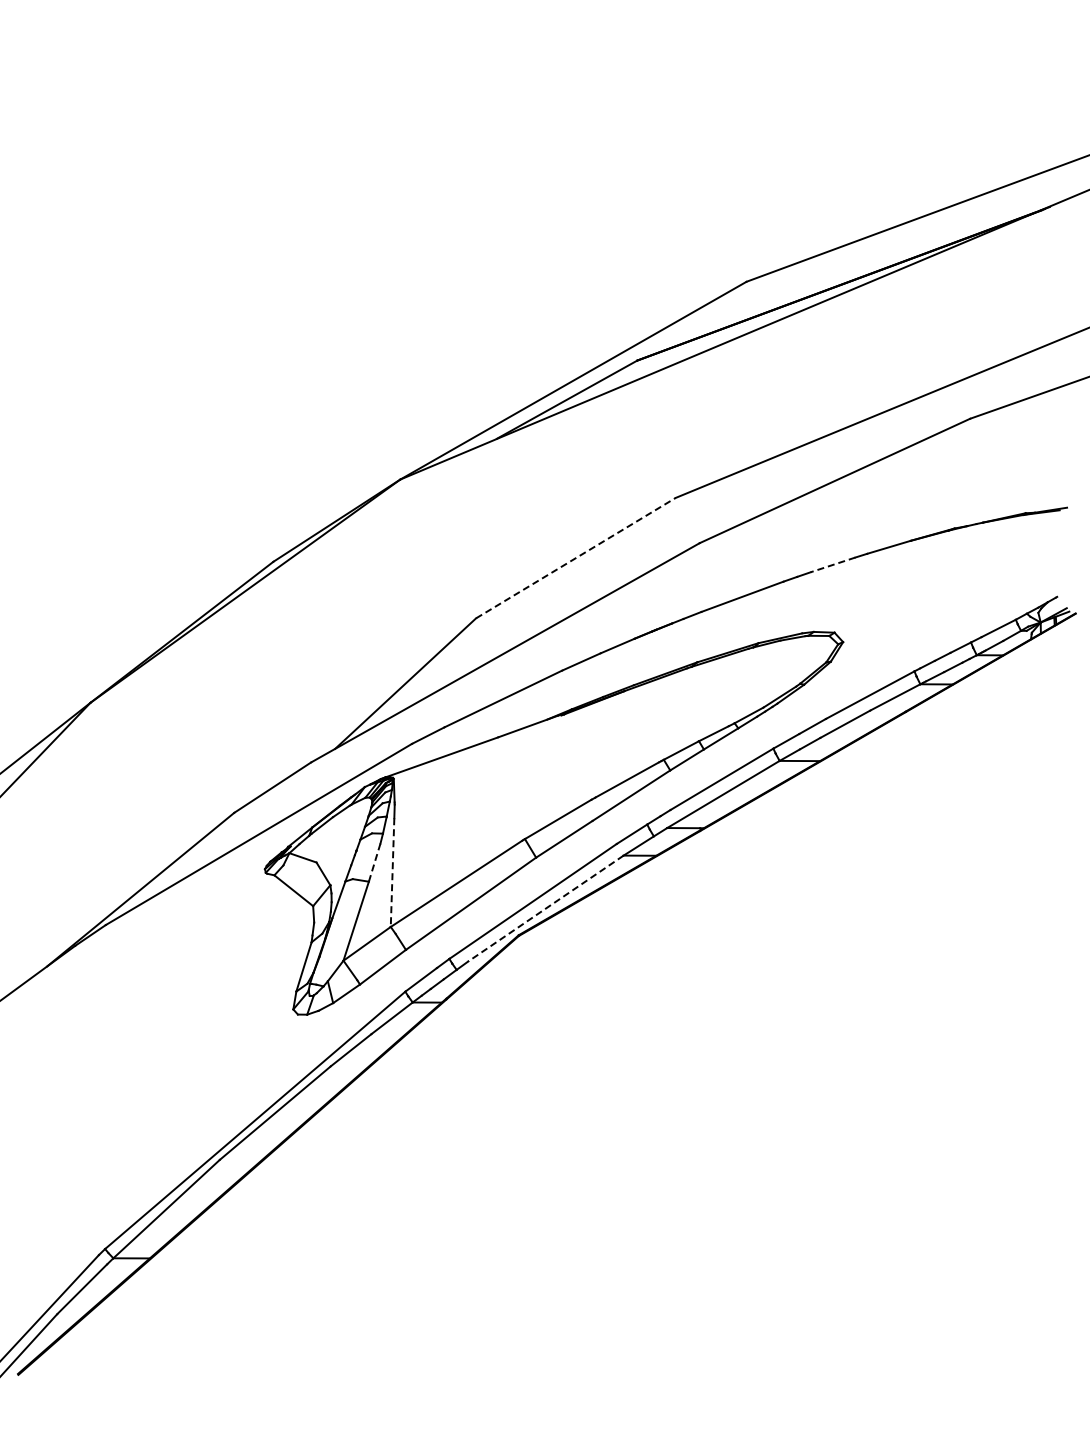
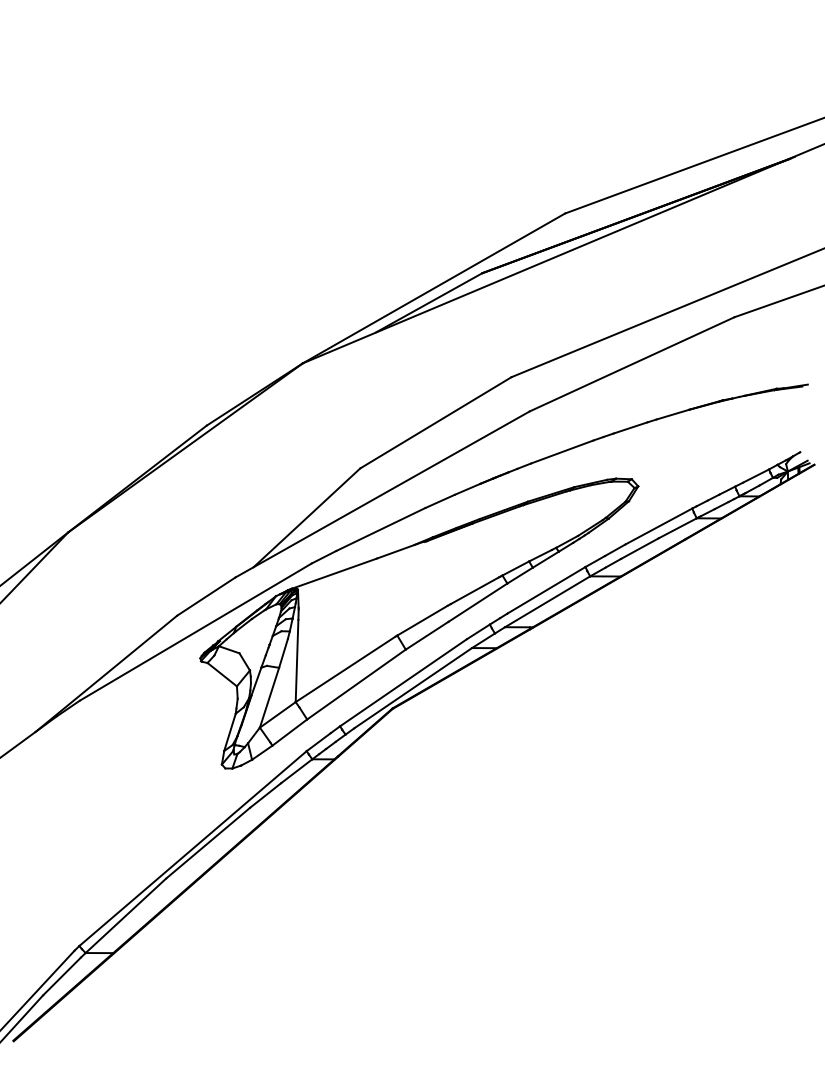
line: (575, 558) -> (435, 423), dashed -> solid
line: (833, 564) -> (630, 427), dashed -> solid
line: (374, 862) -> (283, 653), dashed -> solid
line: (392, 873) -> (297, 661), dashed -> solid
line: (545, 908) -> (412, 688), dashed -> solid

